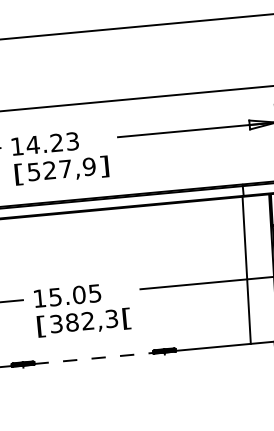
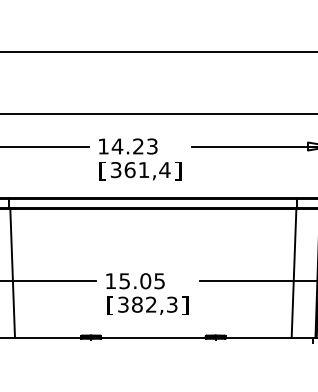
text: (61, 169) -> (140, 170), 527,9 -> 361,4
text: (126, 318) -> (185, 305), [ -> ]
line: (94, 357) -> (153, 337), dashed -> solid

